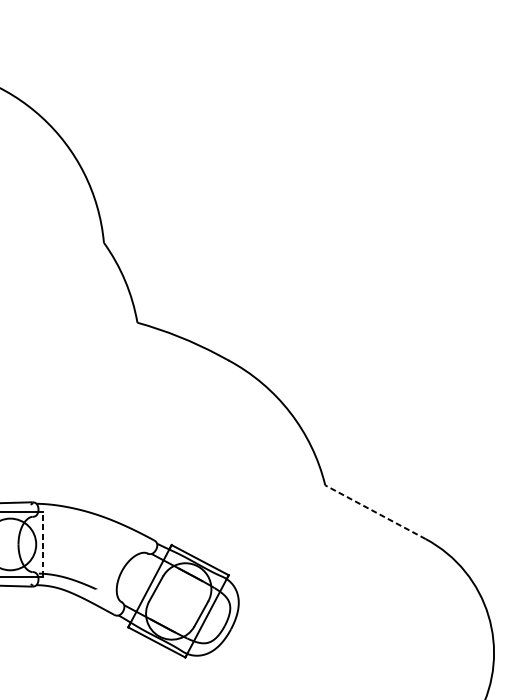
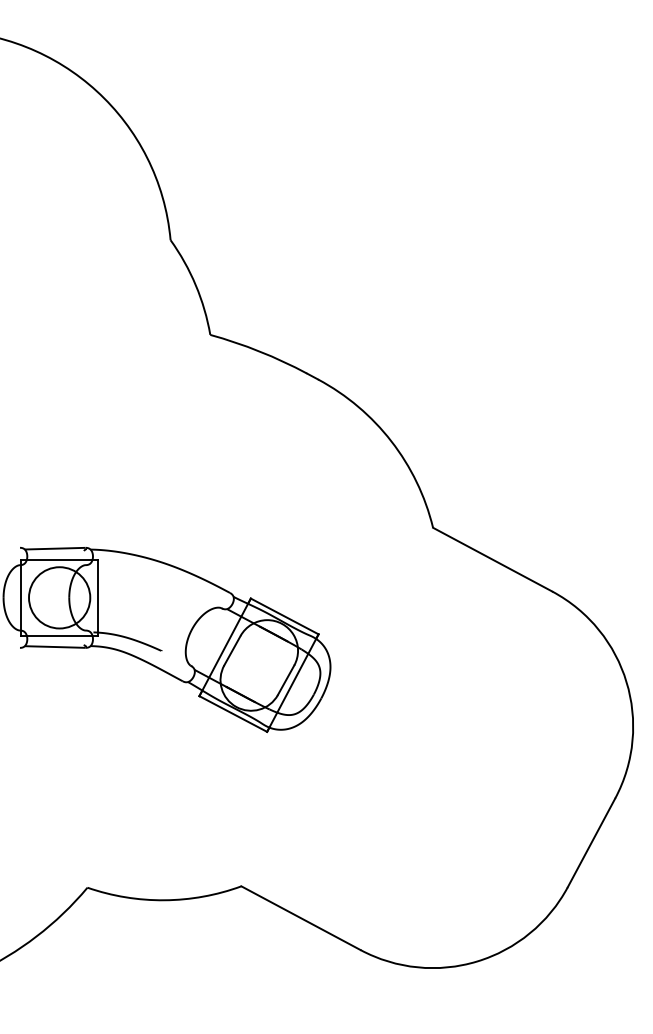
line: (375, 512) -> (492, 559), dashed -> solid
line: (42, 544) -> (97, 597), dashed -> solid

